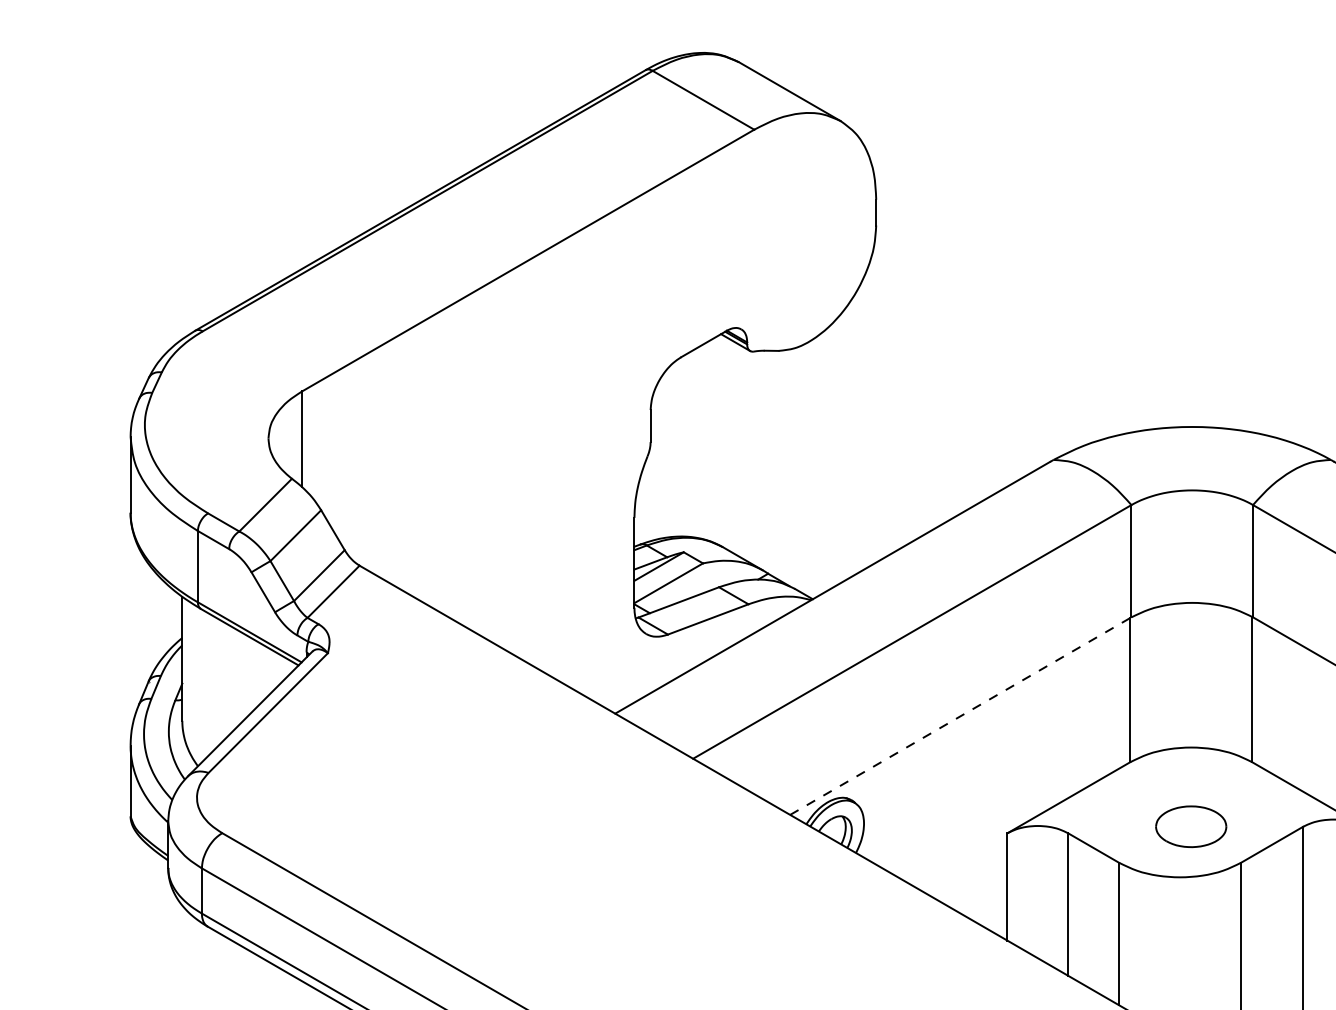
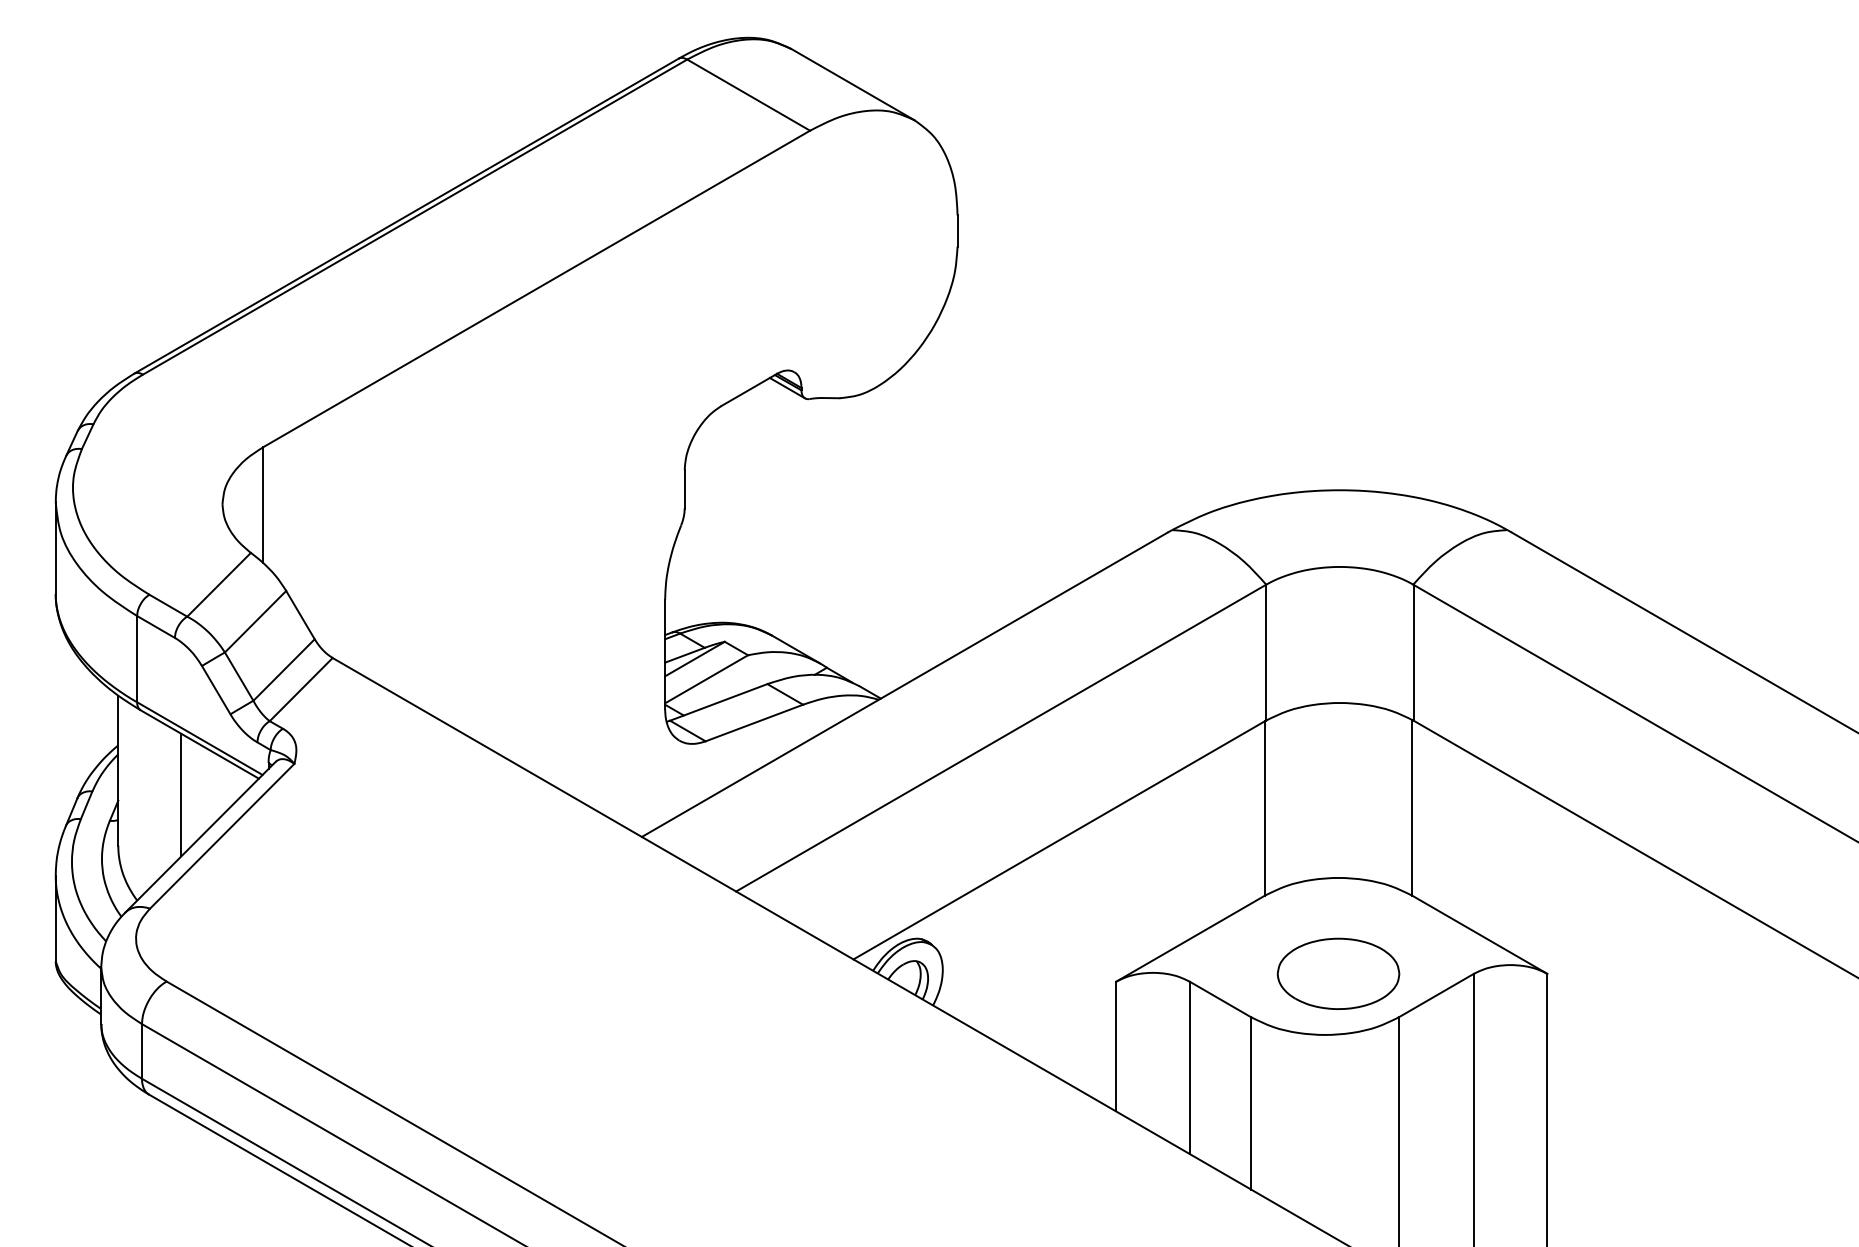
line: (234, 678) -> (181, 794), added
line: (961, 715) -> (1060, 839), dashed -> solid
part: (1191, 826) -> (1338, 973), size x1.43

